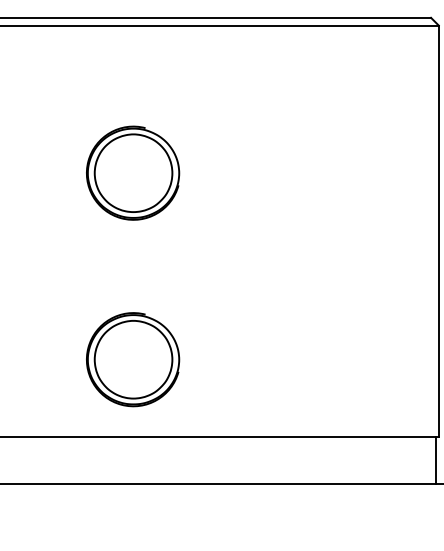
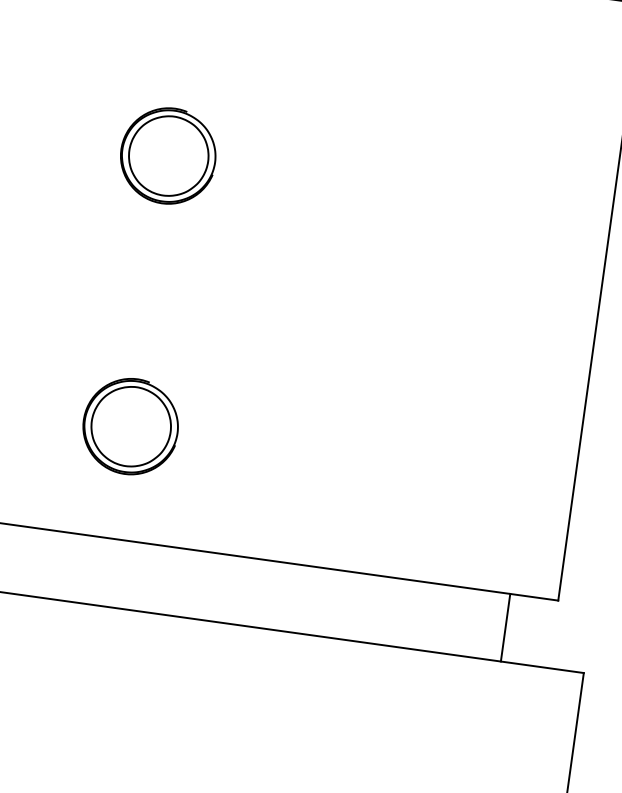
part: (133, 172) -> (168, 155), size x0.7
part: (133, 359) -> (131, 426), size x0.7
line: (435, 460) -> (505, 627), moved

